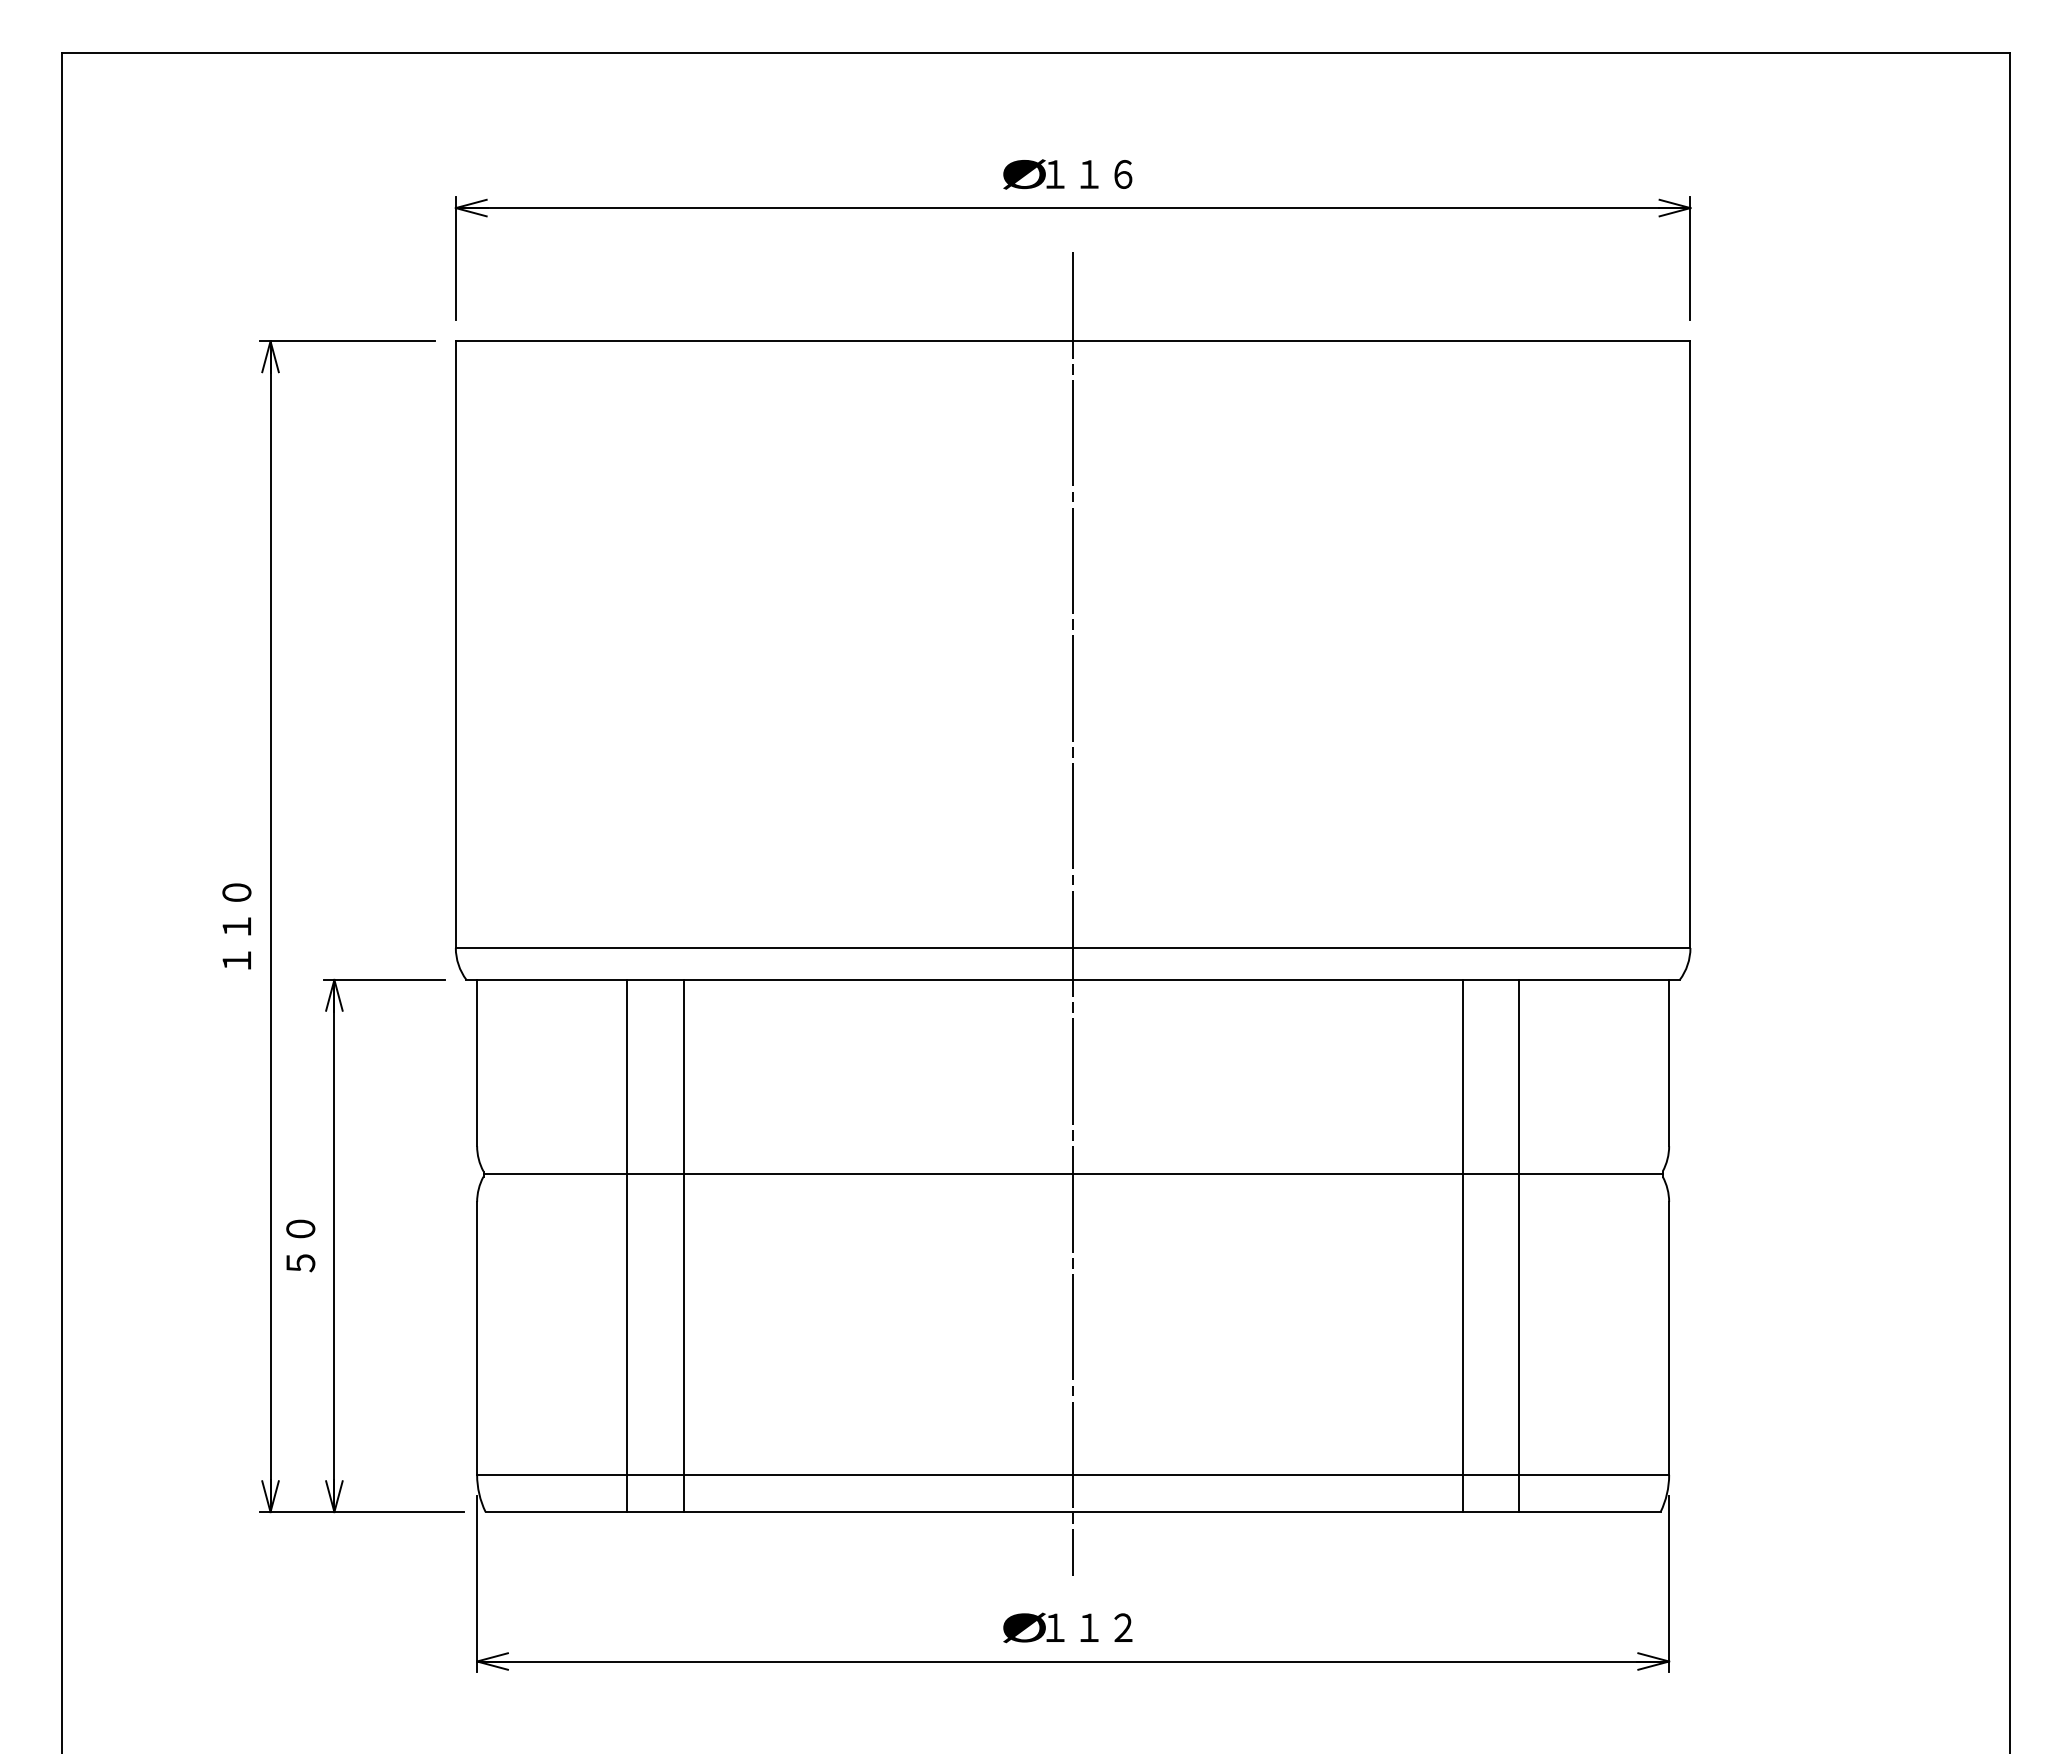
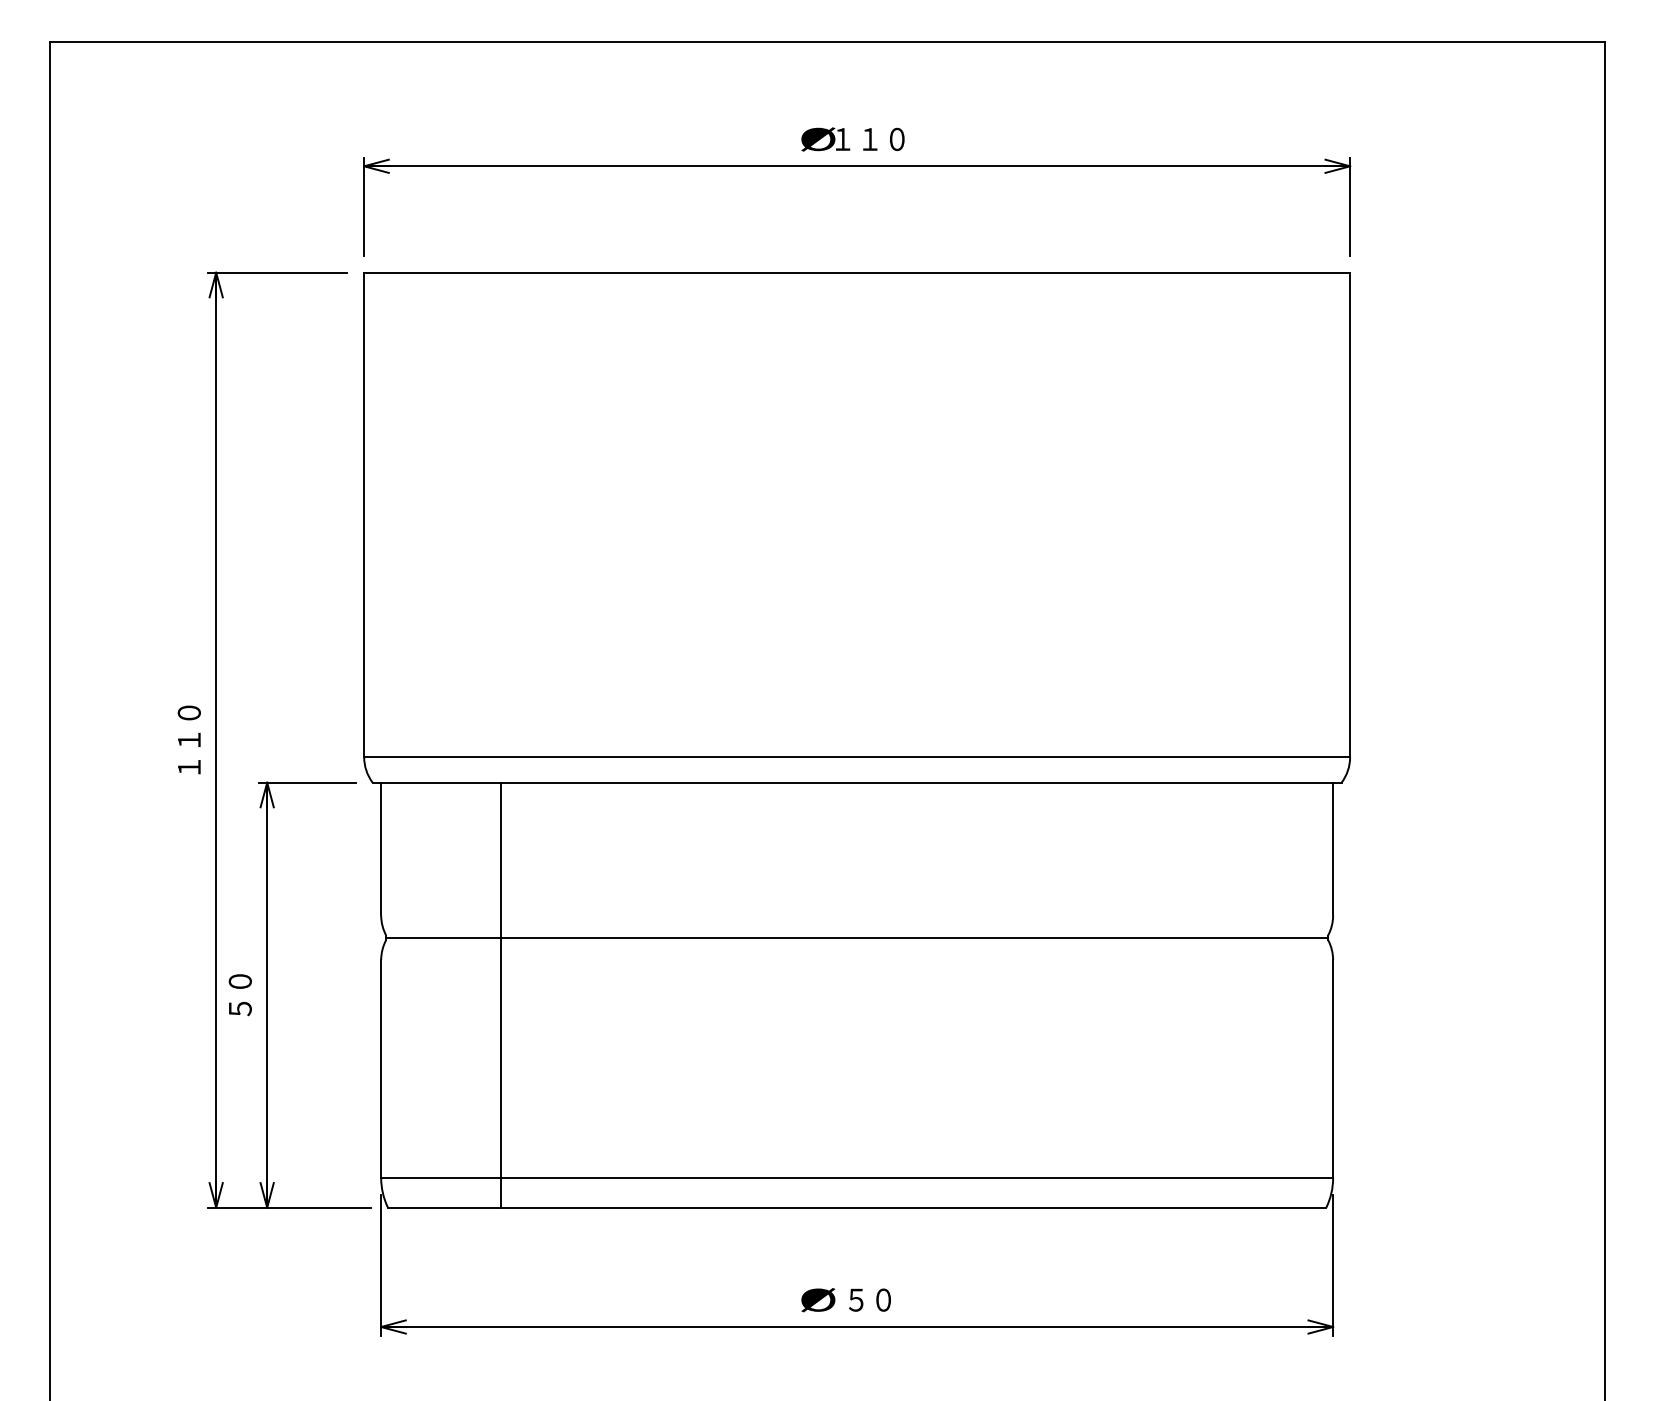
text: (1123, 174) -> (897, 139), １１６ -> １１０
line: (1073, 913) -> (857, 729), removed
line: (683, 1245) -> (545, 994), removed
line: (1462, 1245) -> (1168, 994), removed
line: (1519, 1245) -> (1213, 994), removed
text: (1089, 1627) -> (870, 1299), １１２ -> ５０

